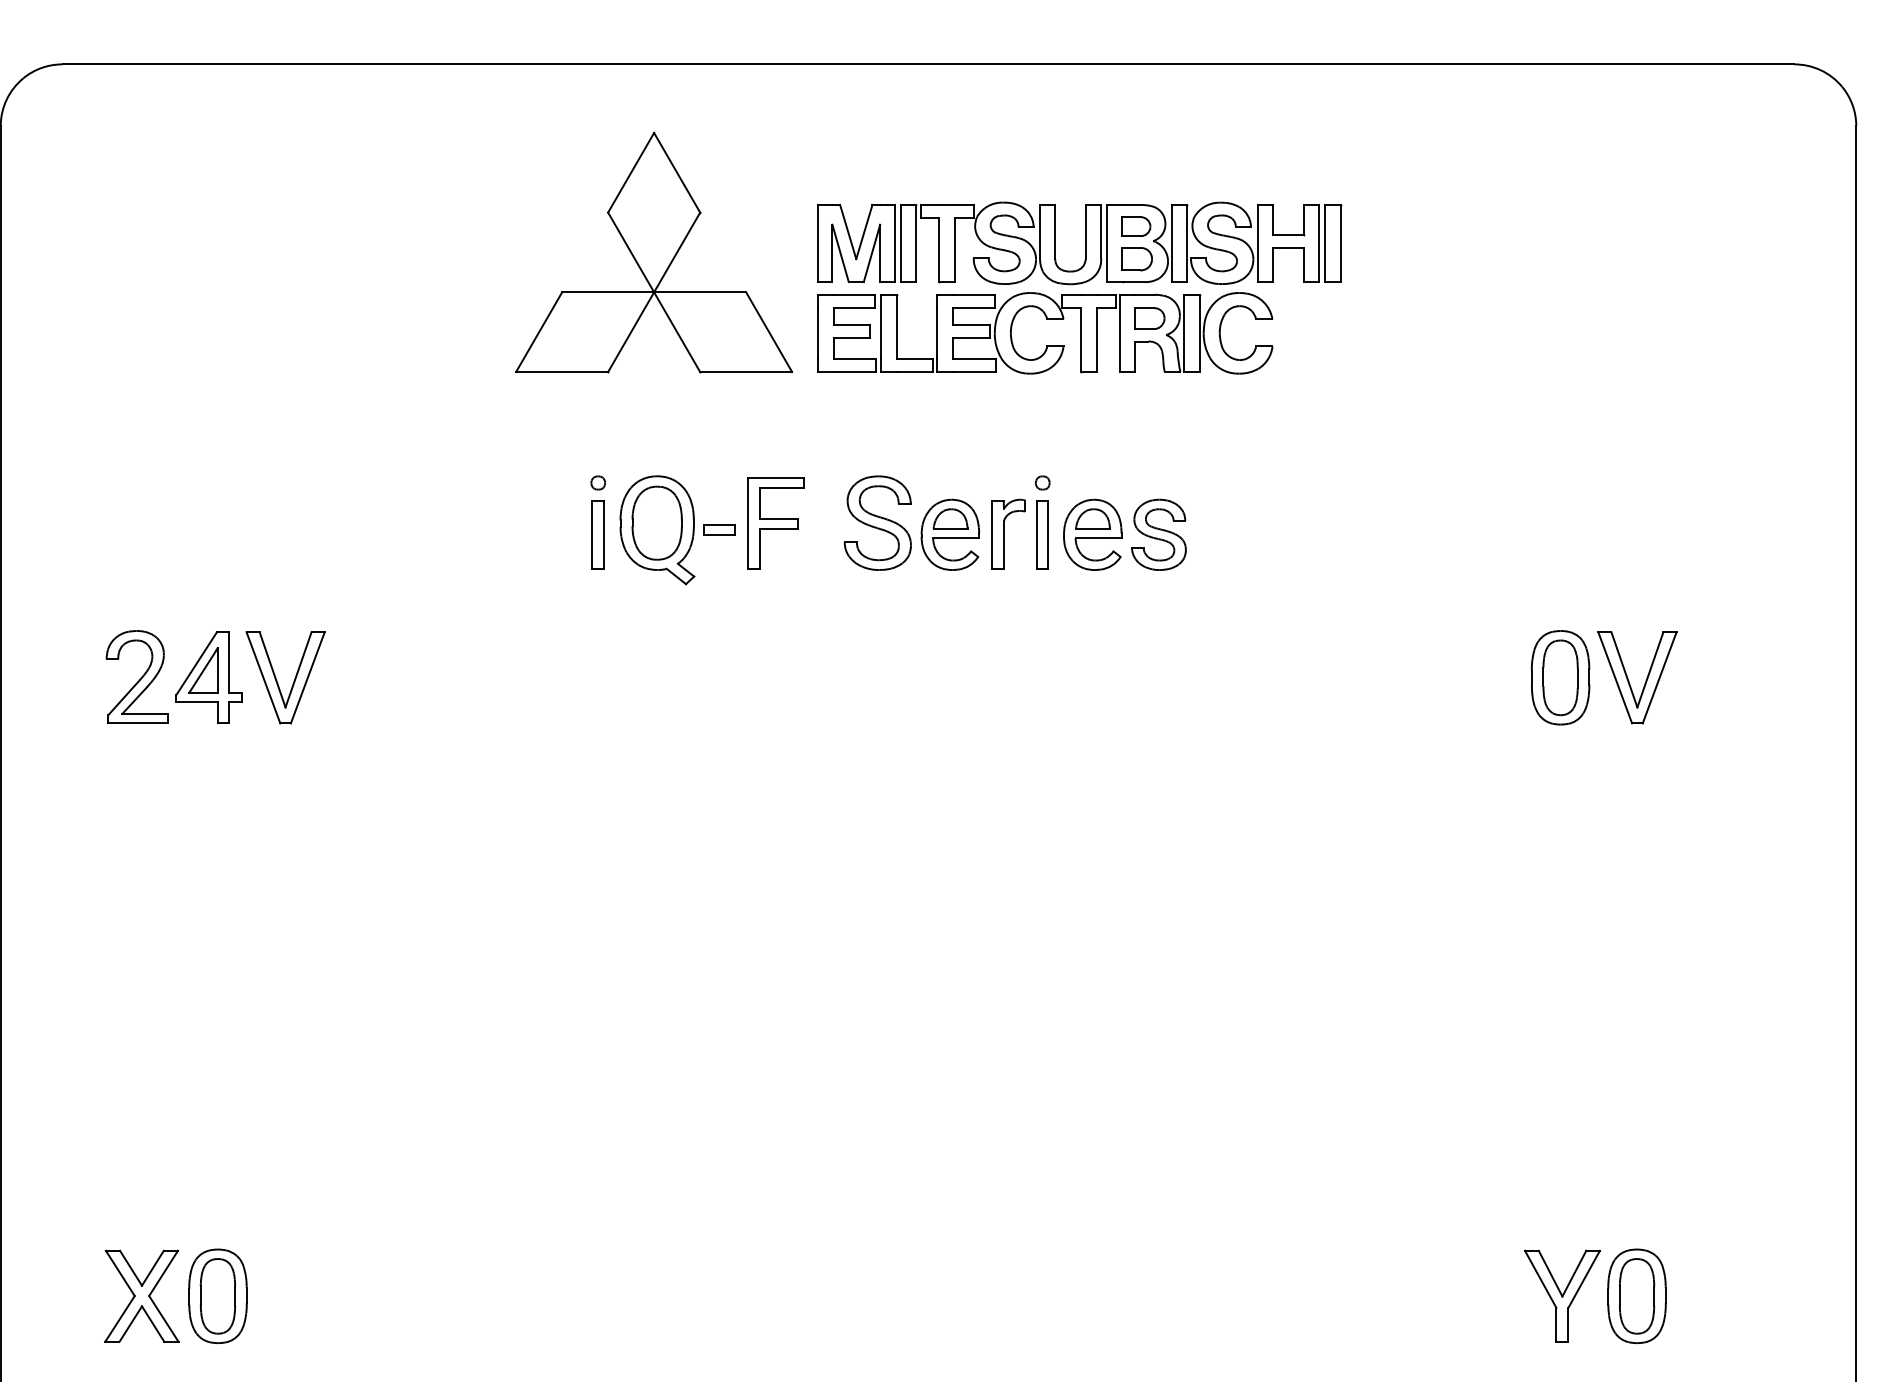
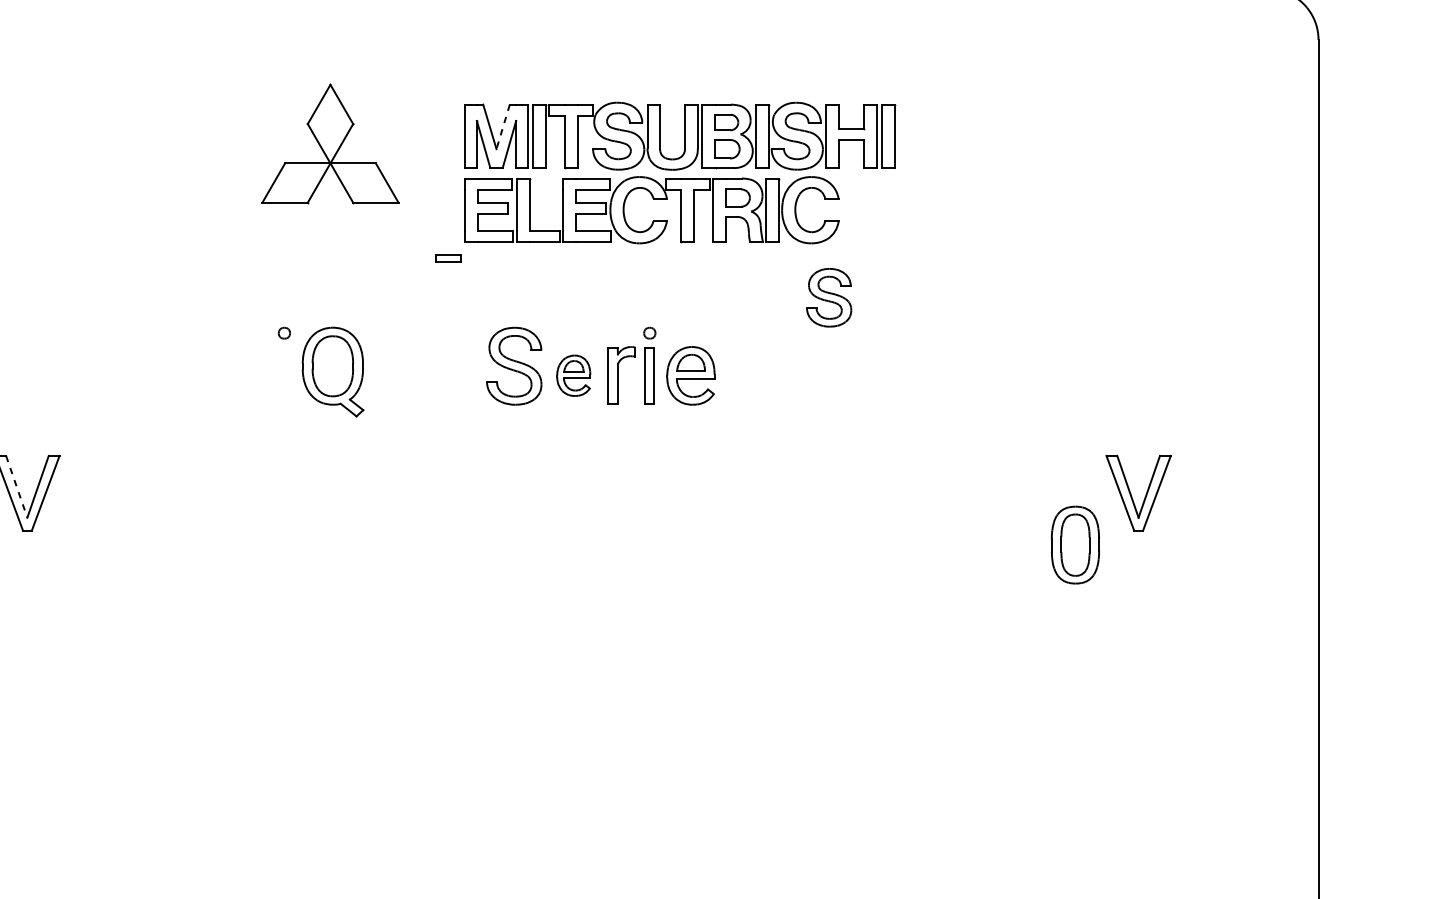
line: (864, 232) -> (503, 127), solid -> dashed
part: (654, 252) -> (330, 143), size x0.6
part: (775, 523) -> (430, 366), removed
part: (719, 529) -> (448, 258), moved
part: (597, 534) -> (283, 375), removed
part: (949, 534) -> (573, 375), size x0.7
part: (1158, 534) -> (828, 297), moved
line: (272, 669) -> (16, 486), solid -> dashed
part: (1560, 677) -> (1075, 544), moved

